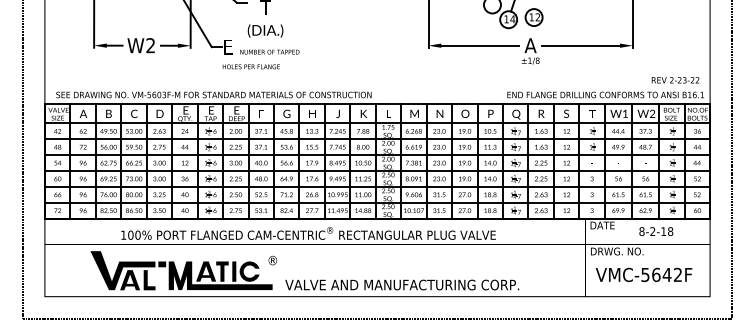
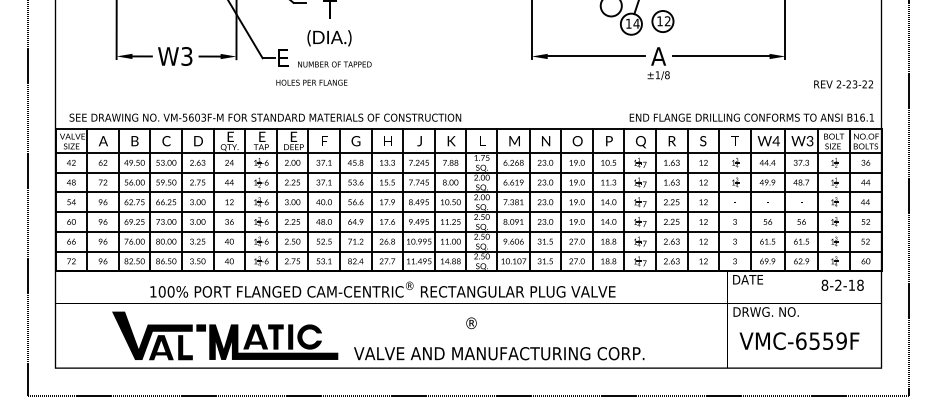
text: (150, 45) -> (186, 56), W2 -> W3
text: (675, 80) -> (843, 84), moved
text: (624, 114) -> (775, 141), W1 -> W4
text: (652, 115) -> (809, 143), W2 -> W3
text: (656, 230) -> (842, 284), moved
text: (272, 260) -> (471, 323), moved
text: (661, 274) -> (821, 340), VMC-5642F -> VMC-6559F

